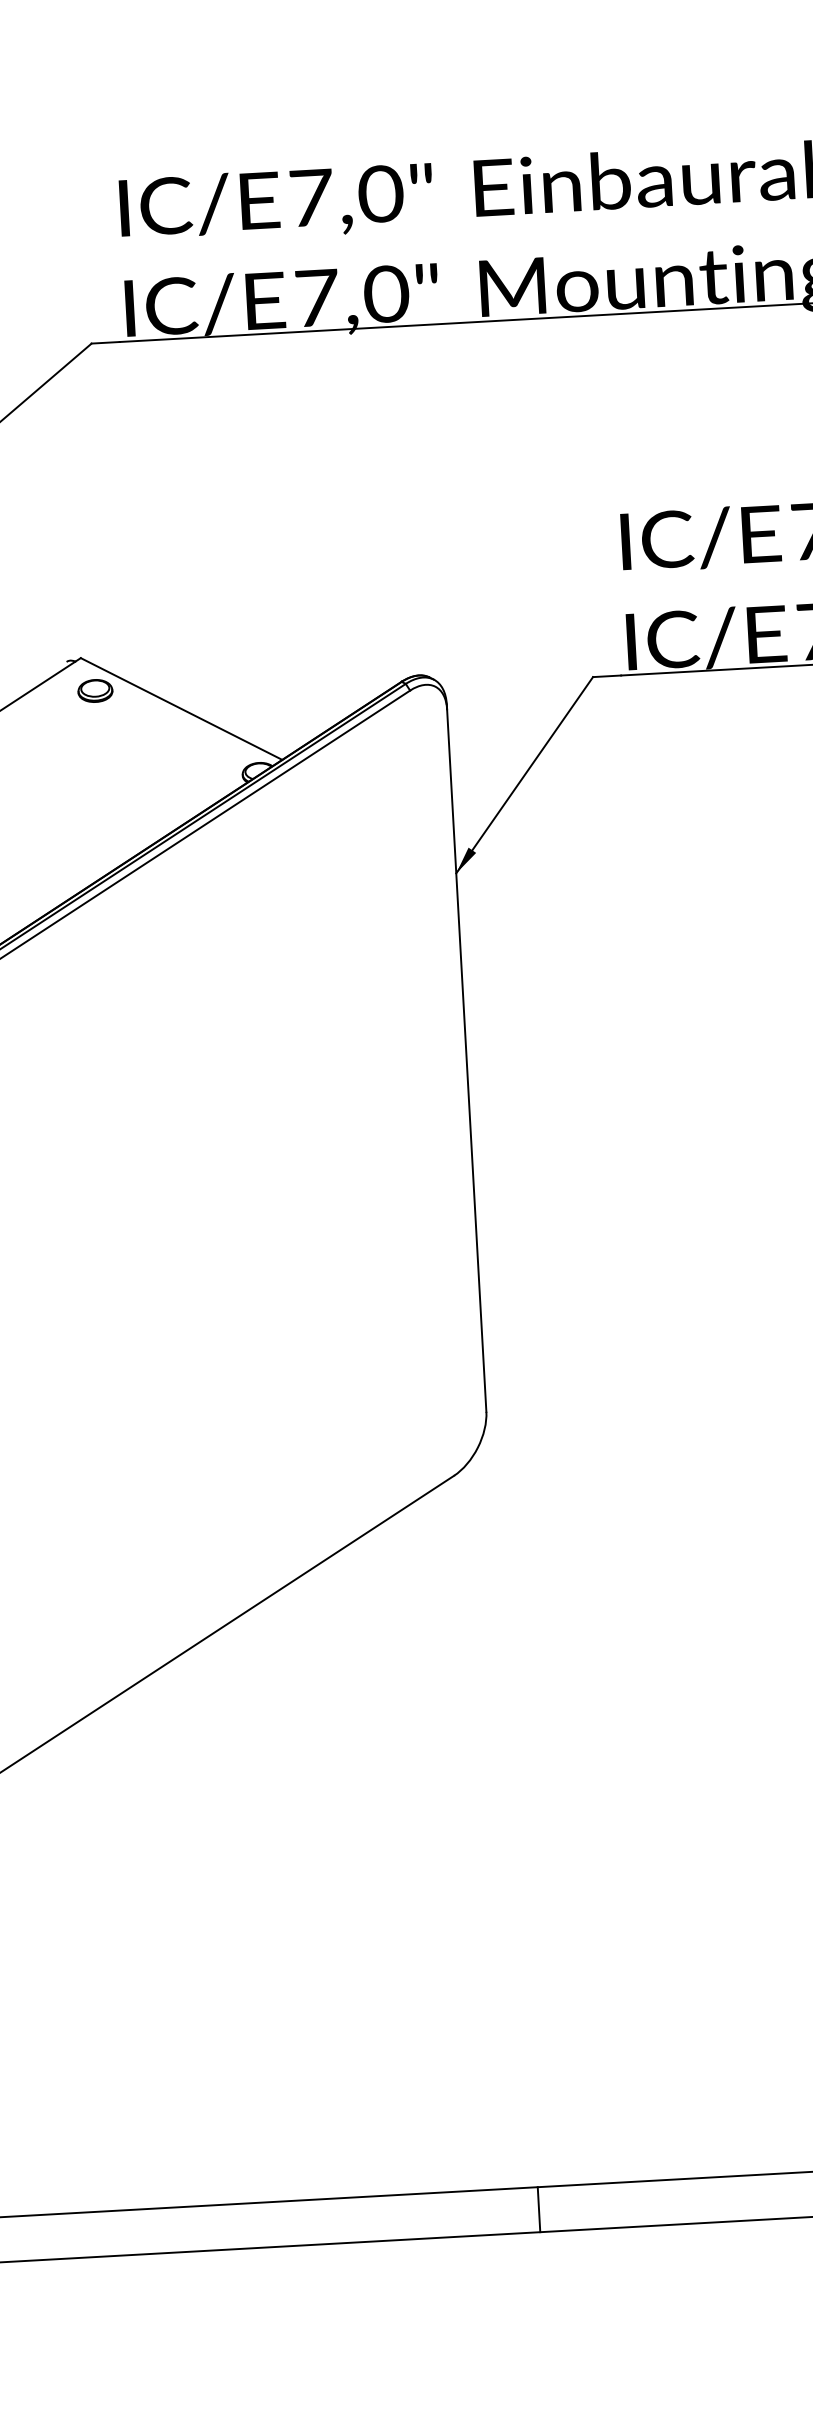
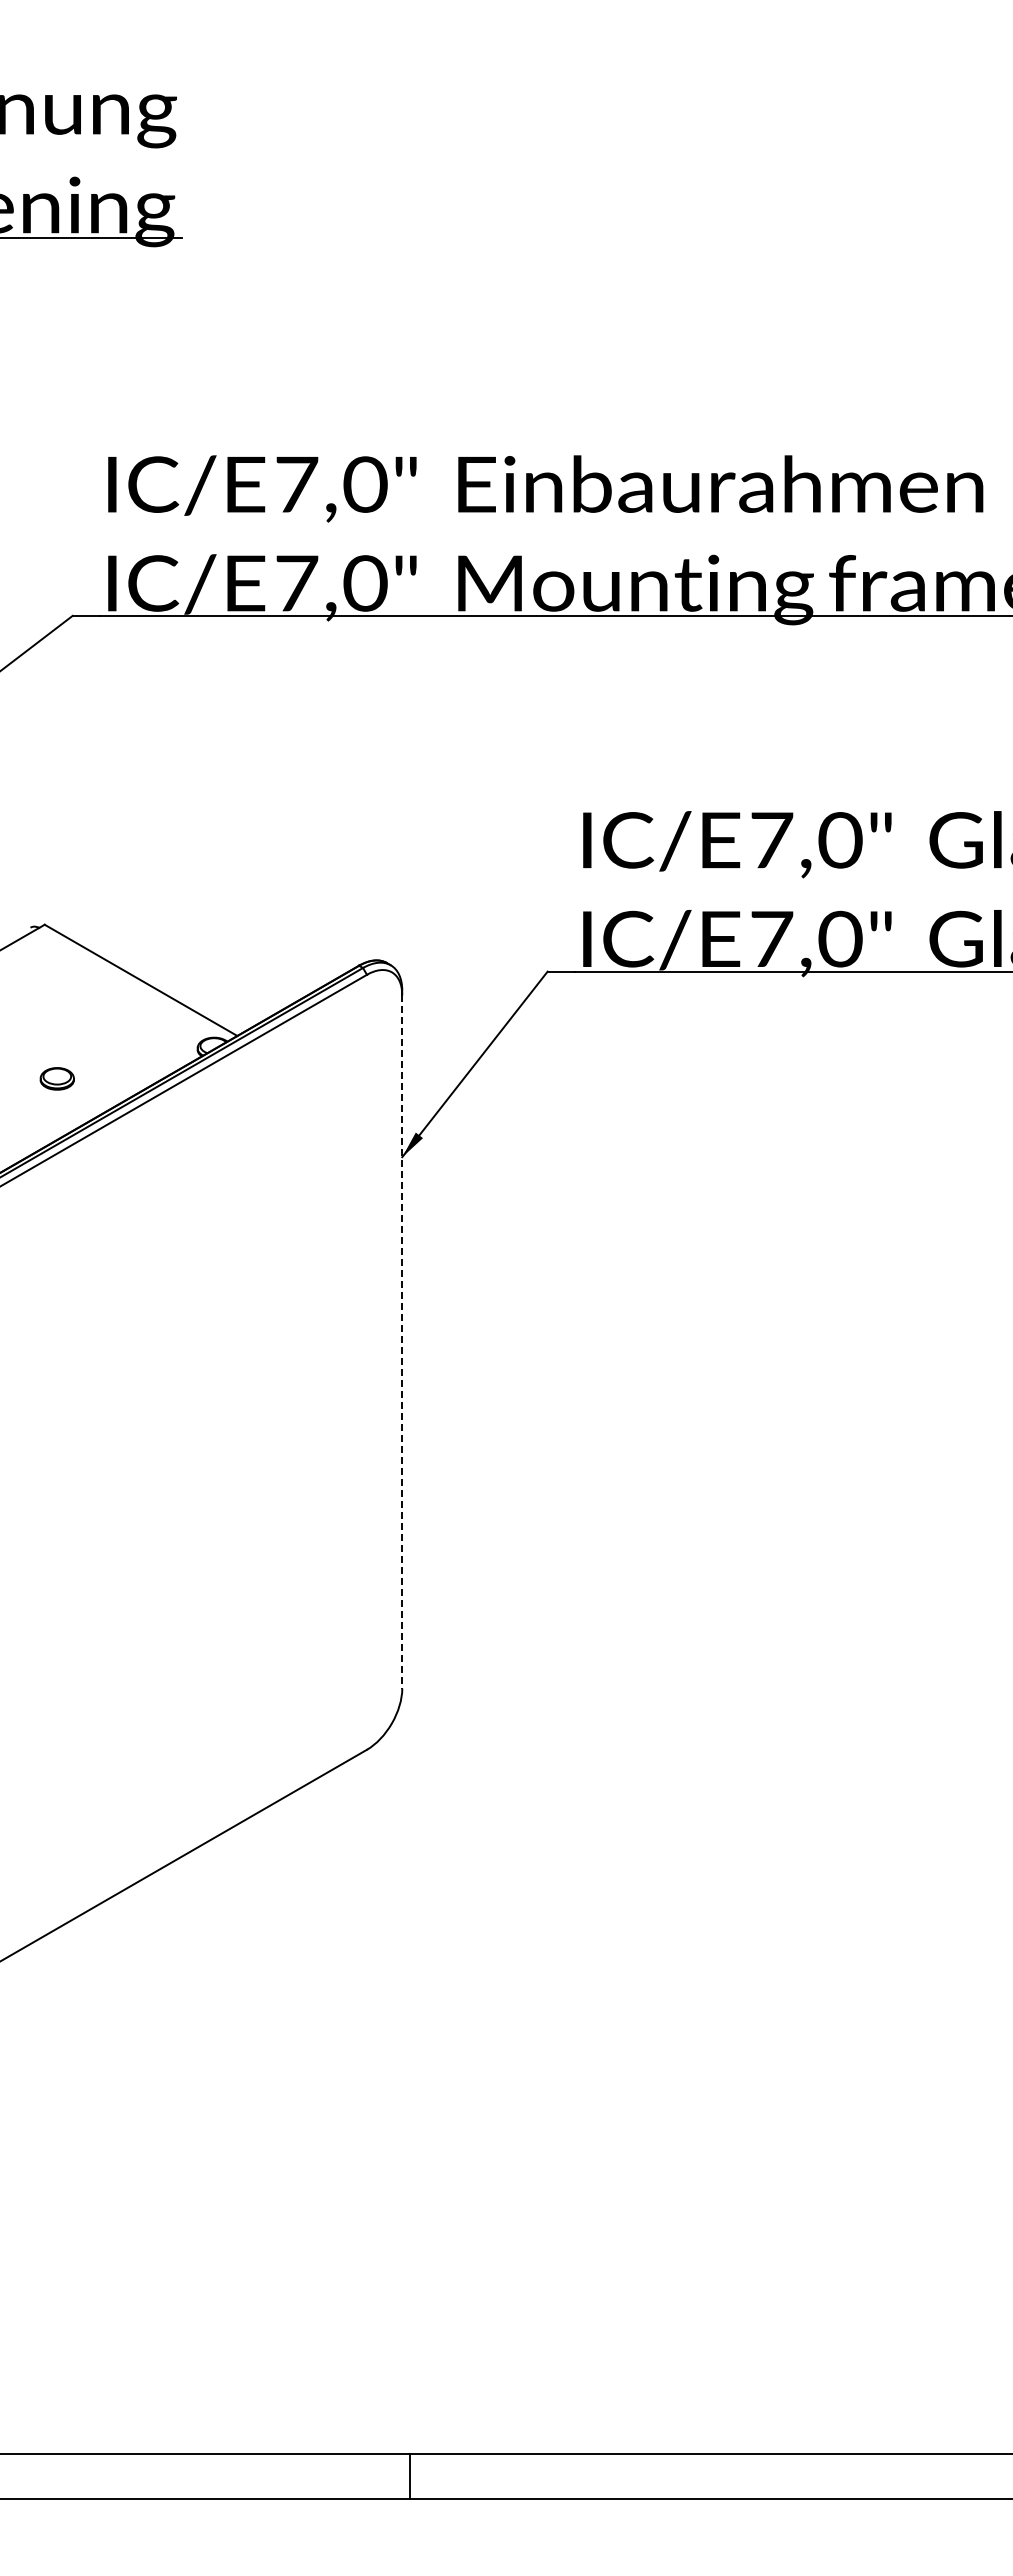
part: (94, 690) -> (56, 1078), moved
line: (466, 1060) -> (402, 1341), solid -> dashed

